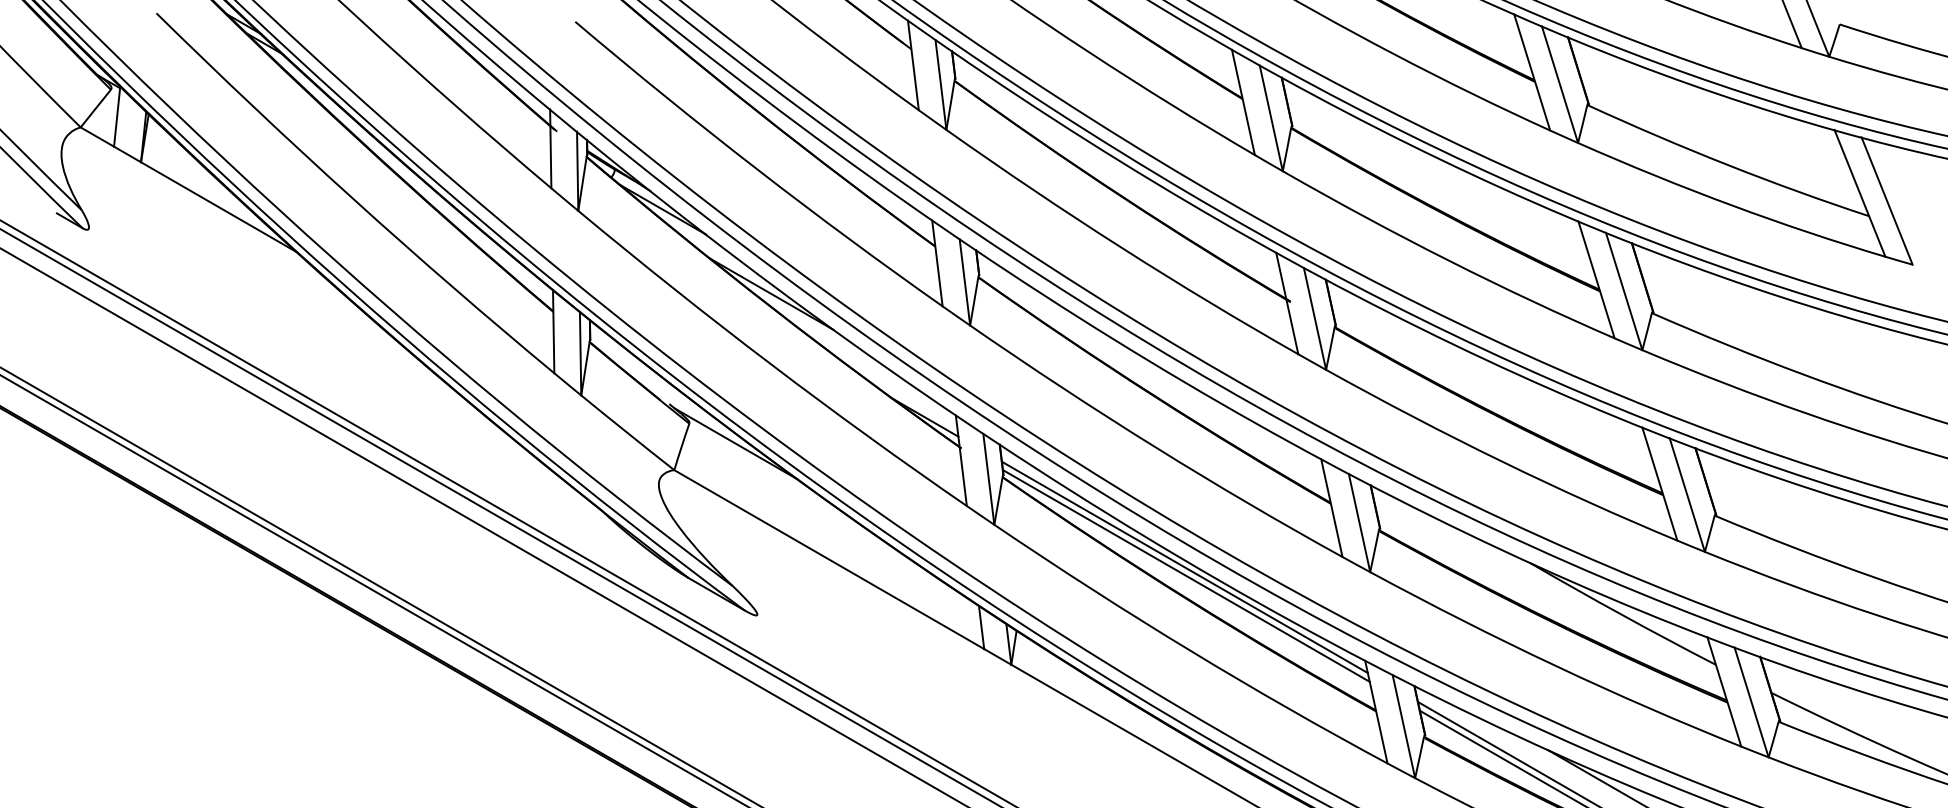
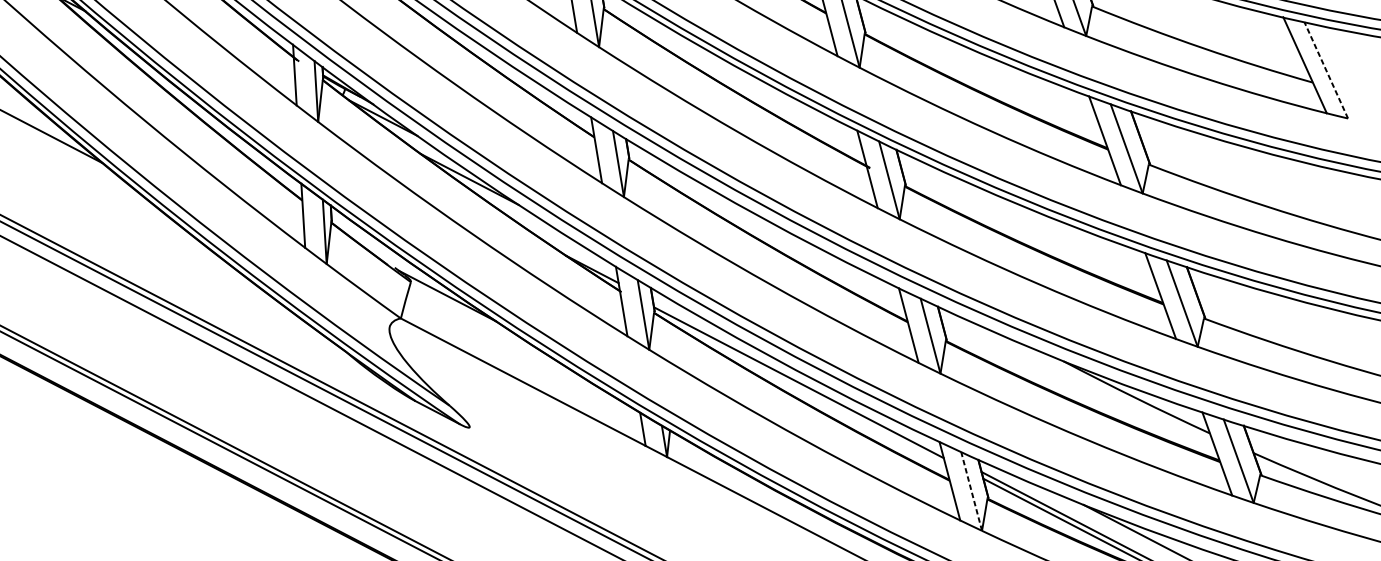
line: (1887, 201) -> (1326, 70), solid -> dashed
line: (1184, 567) -> (797, 376), removed
line: (1403, 726) -> (971, 491), solid -> dashed

